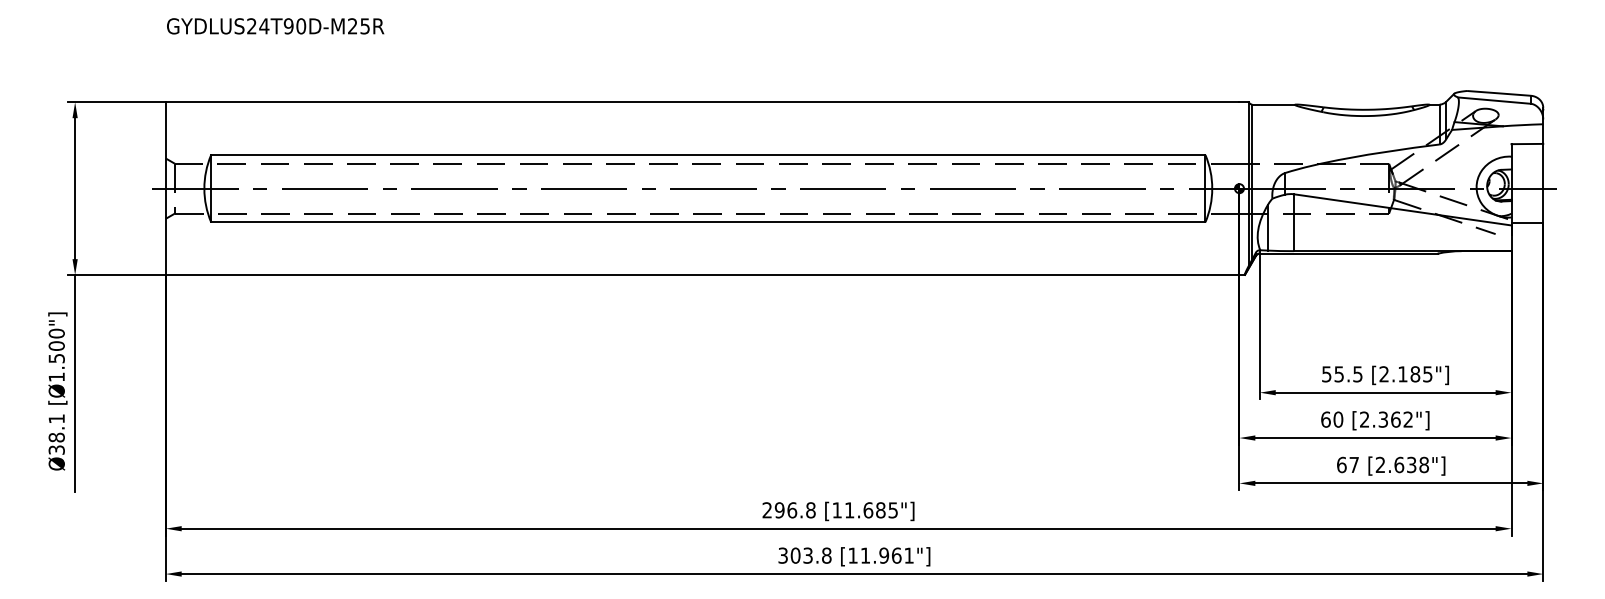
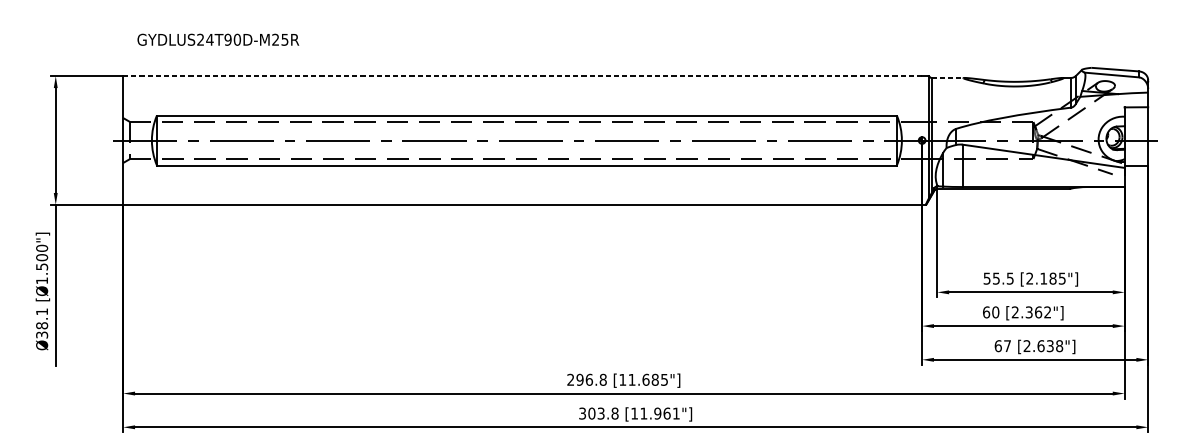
text: (275, 26) -> (218, 39), moved
line: (702, 102) -> (522, 76), solid -> dashed
line: (1275, 104) -> (948, 77), solid -> dashed

